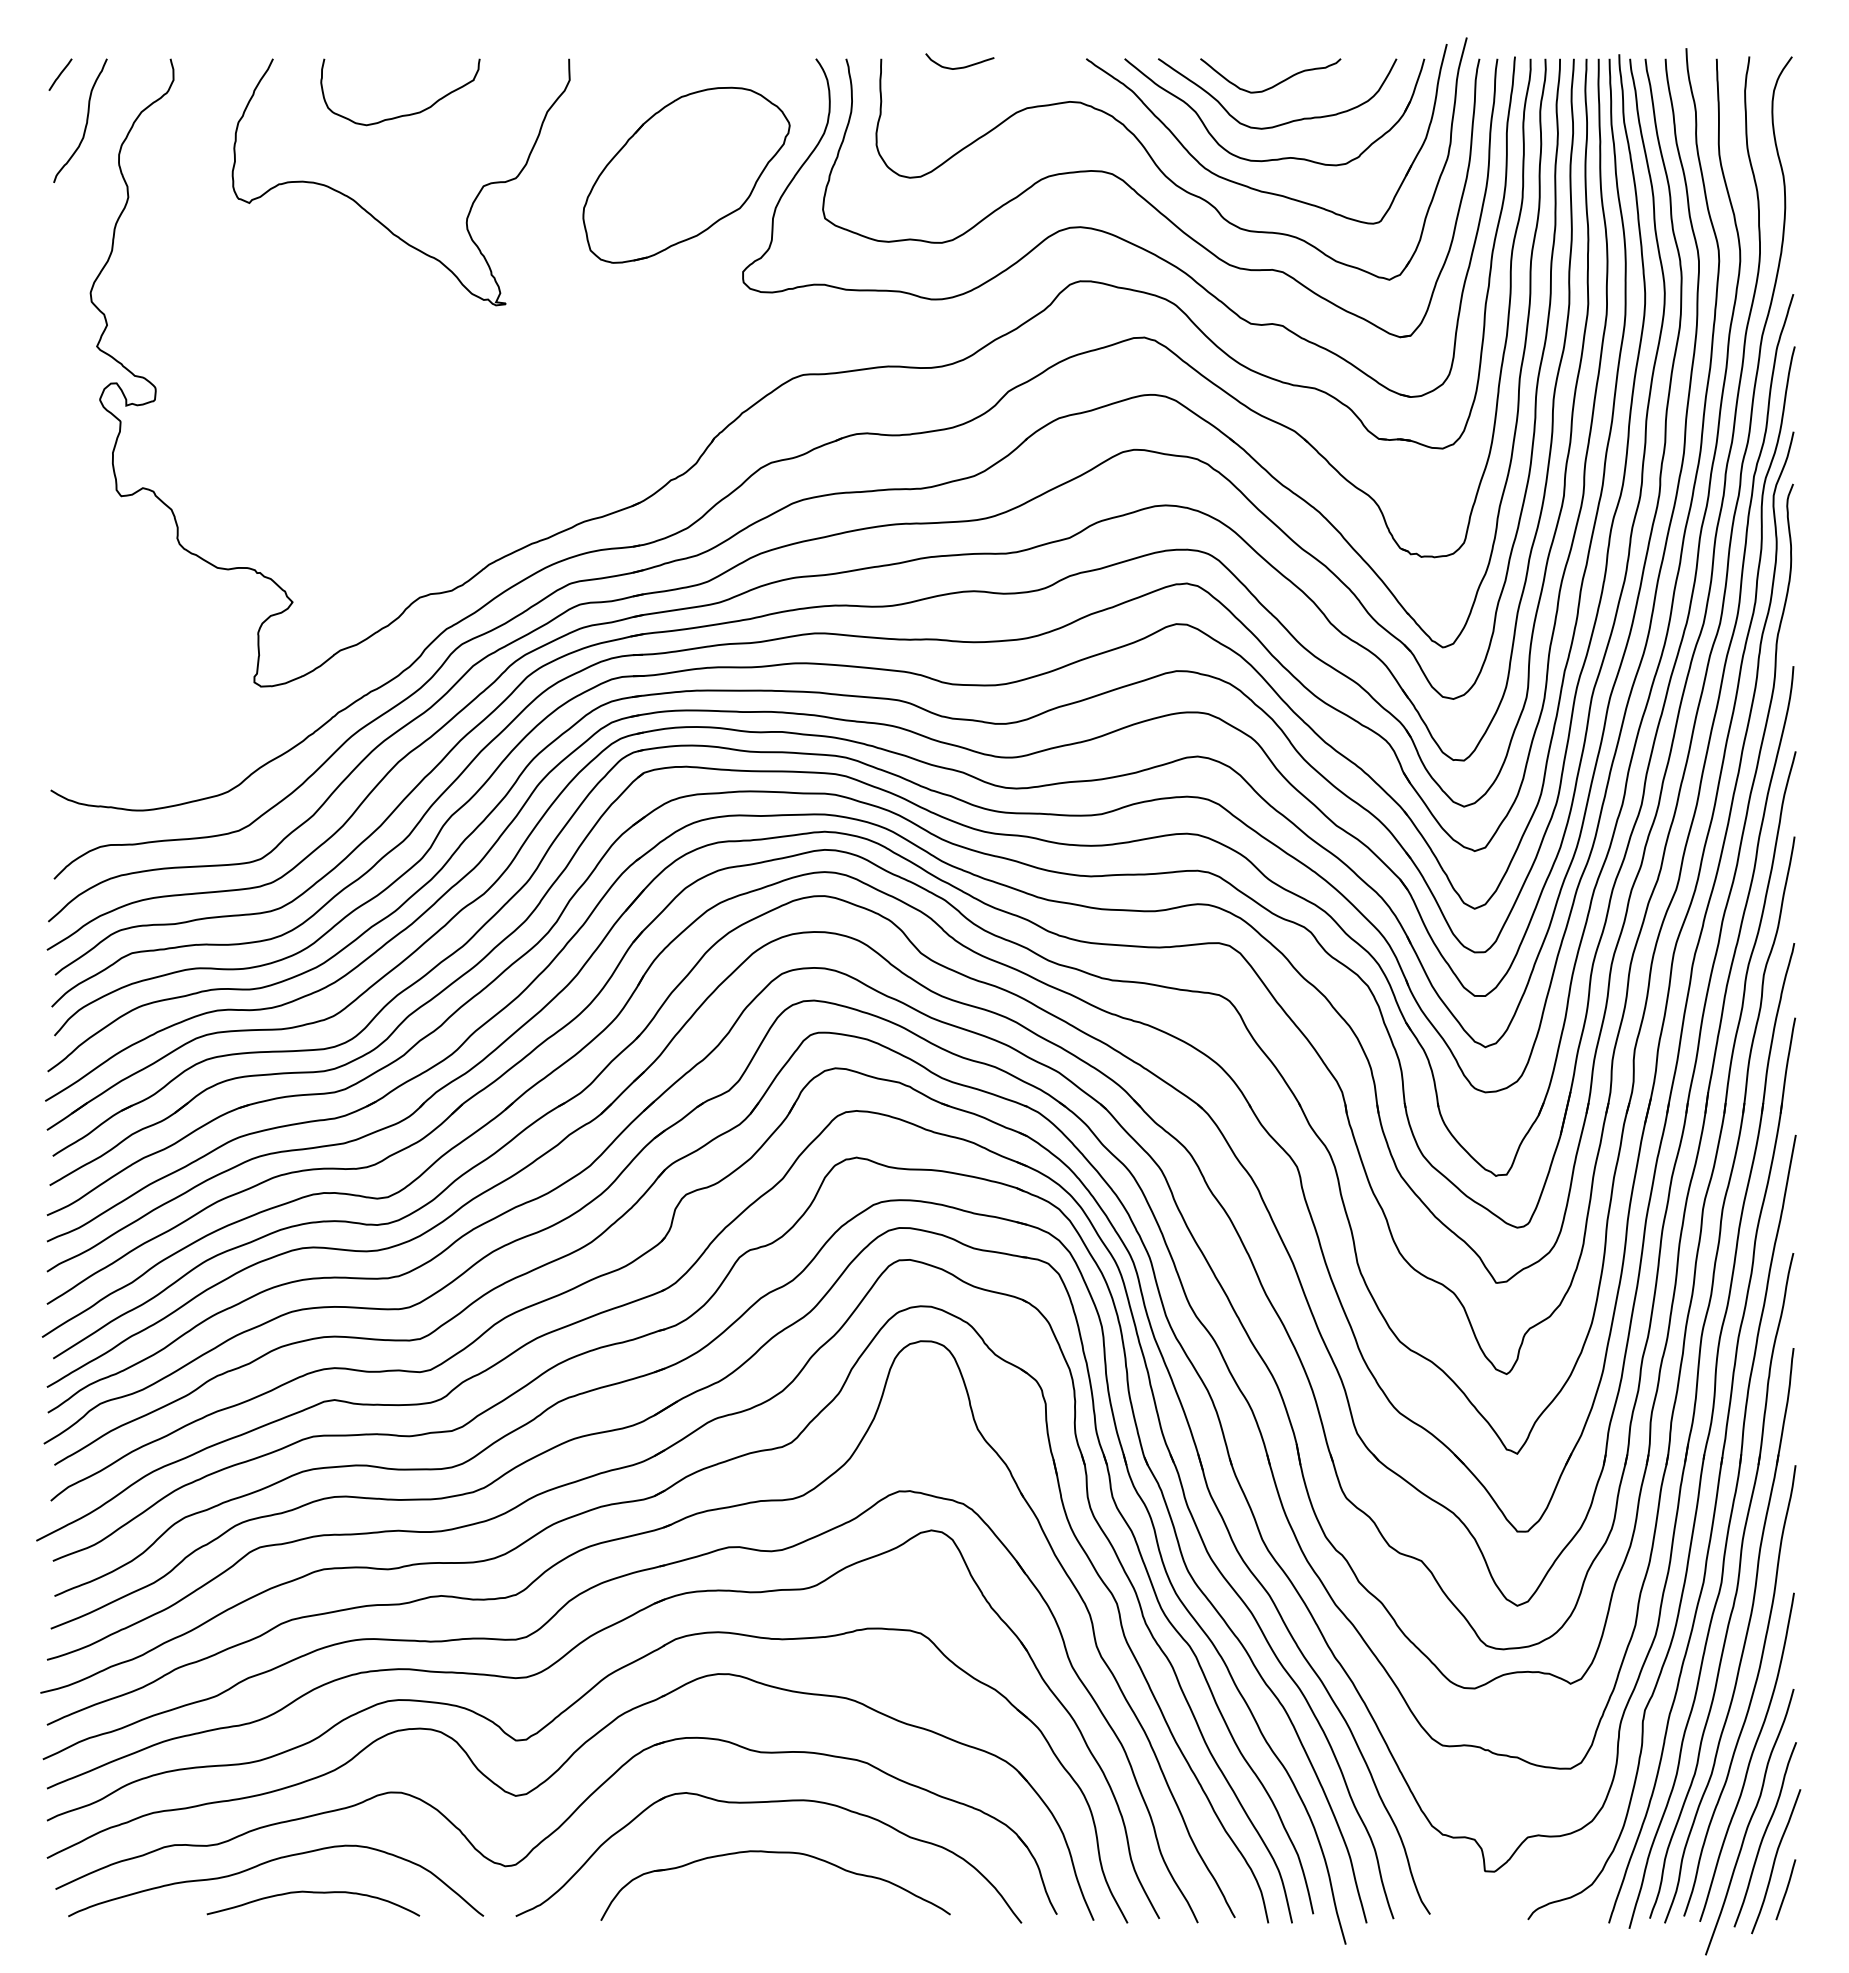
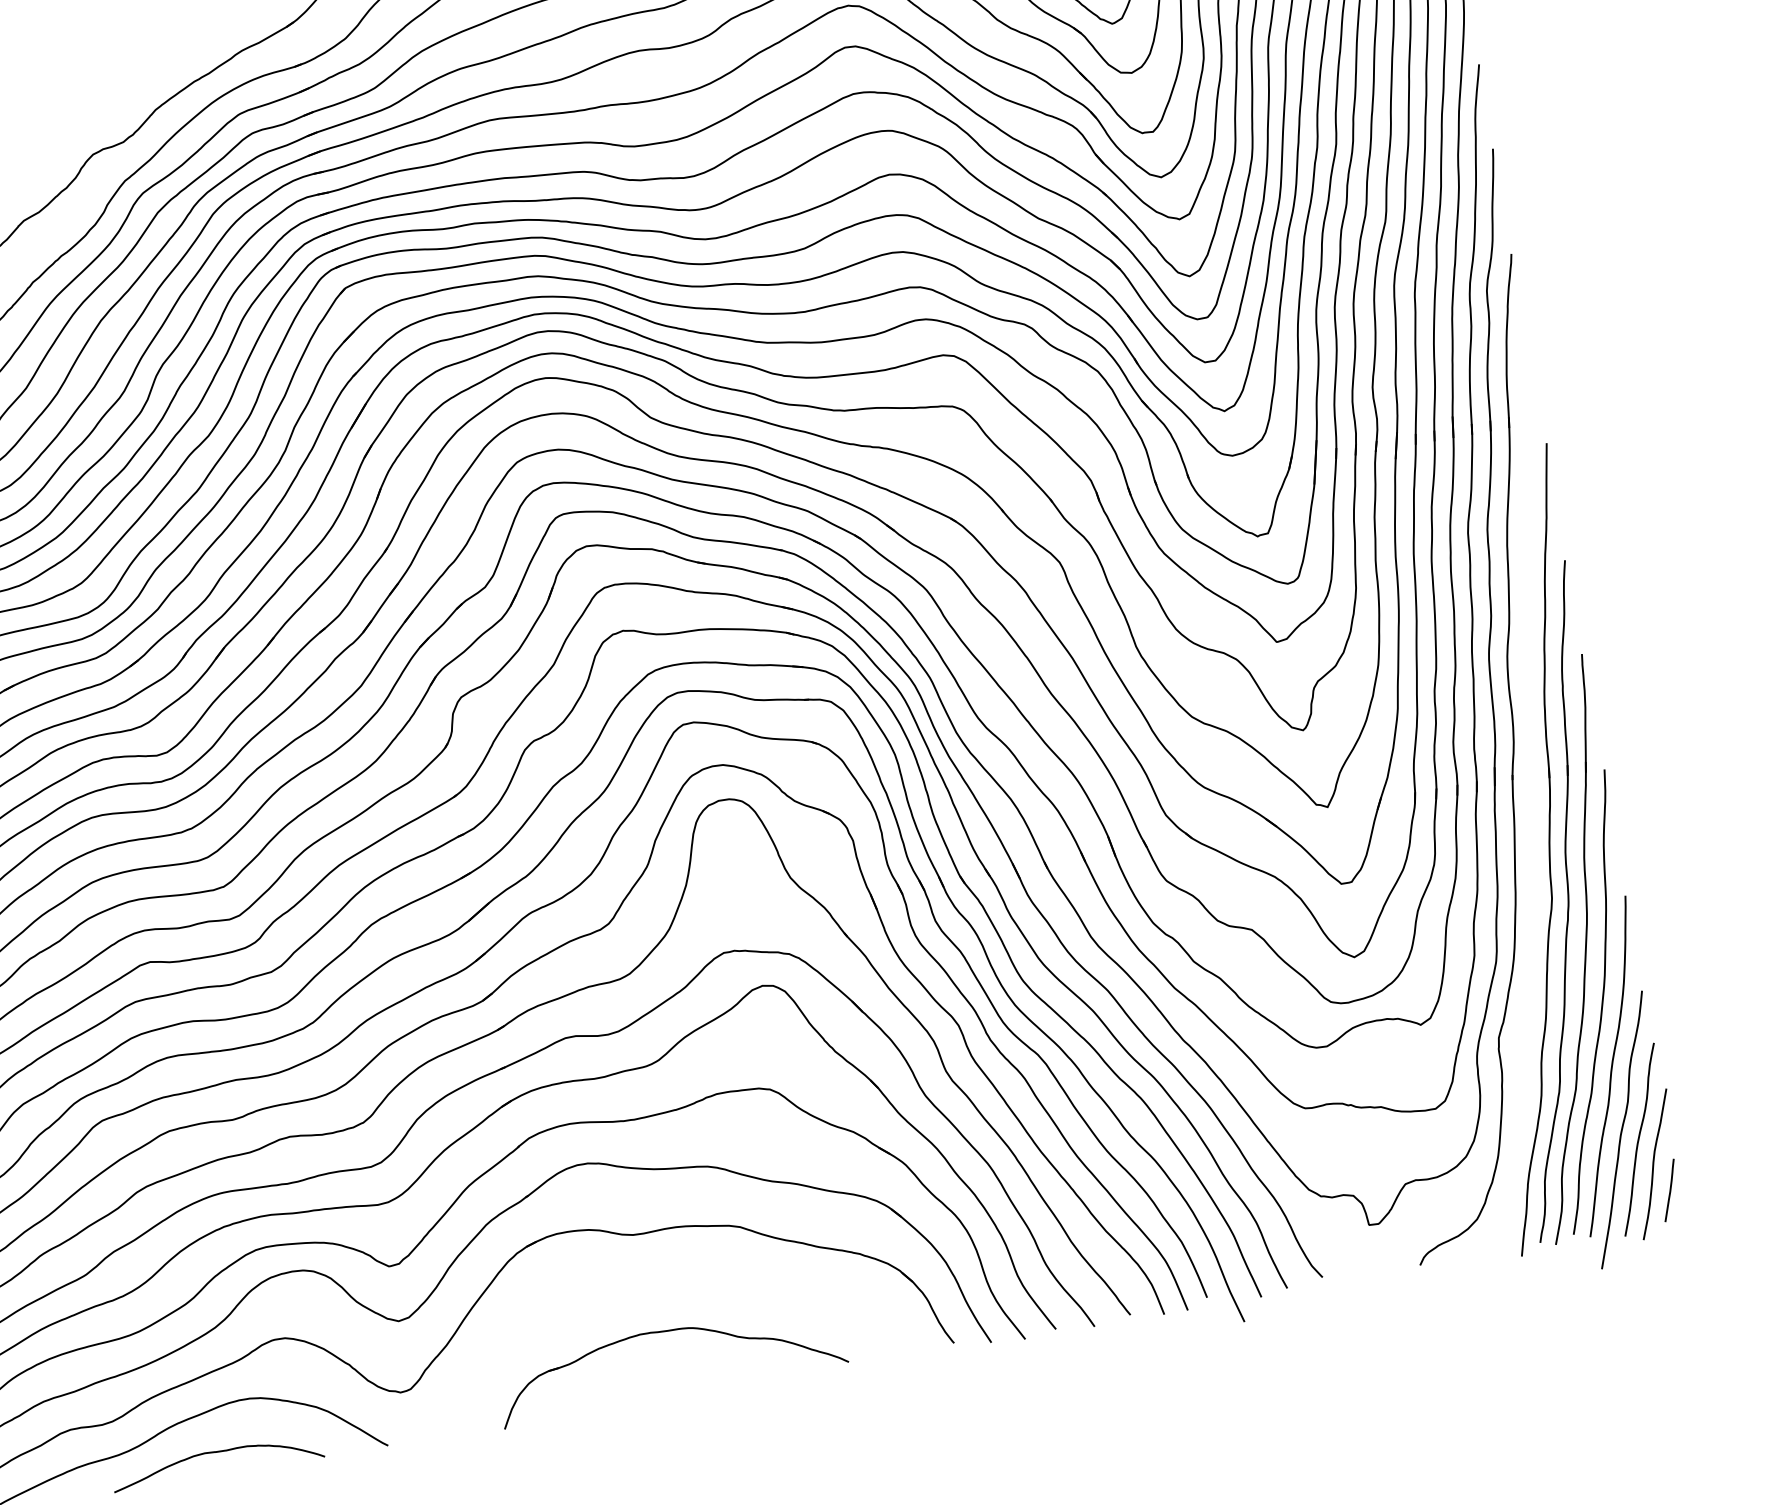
part: (1718, 1474) -> (1529, 792), removed
part: (759, 1803) -> (640, 1285), removed

